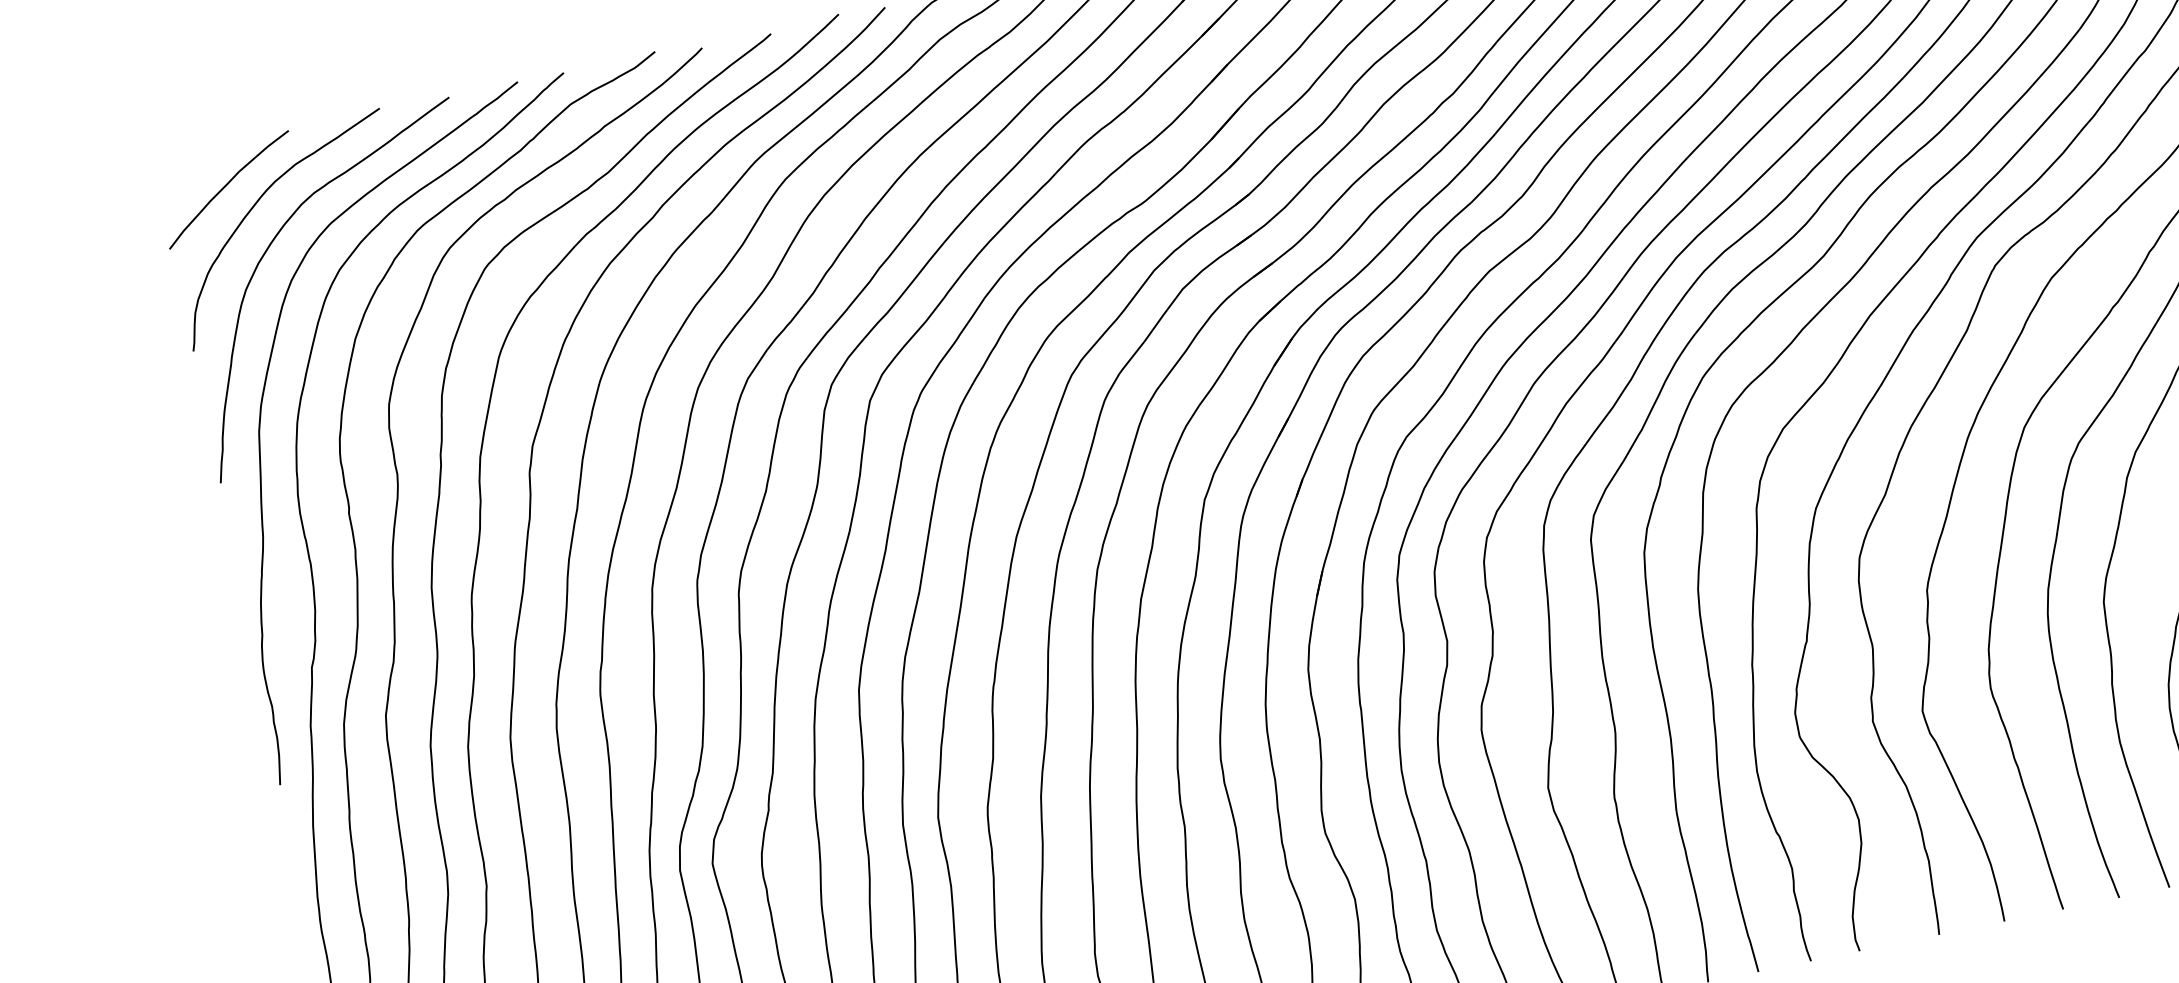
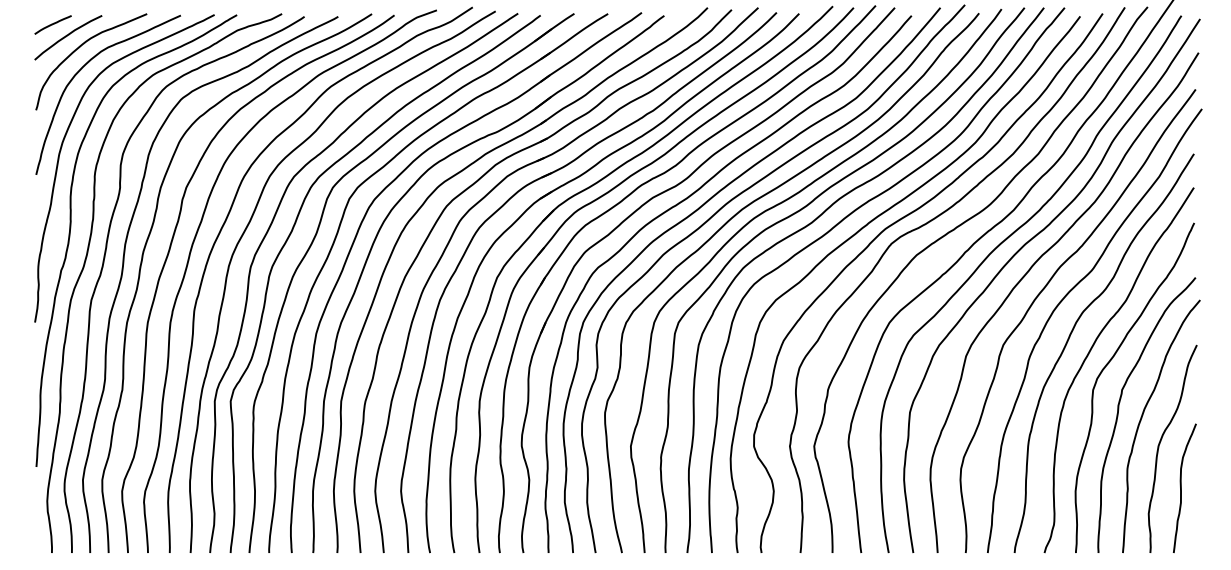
curve: (190, 169) -> (52, 24), added

